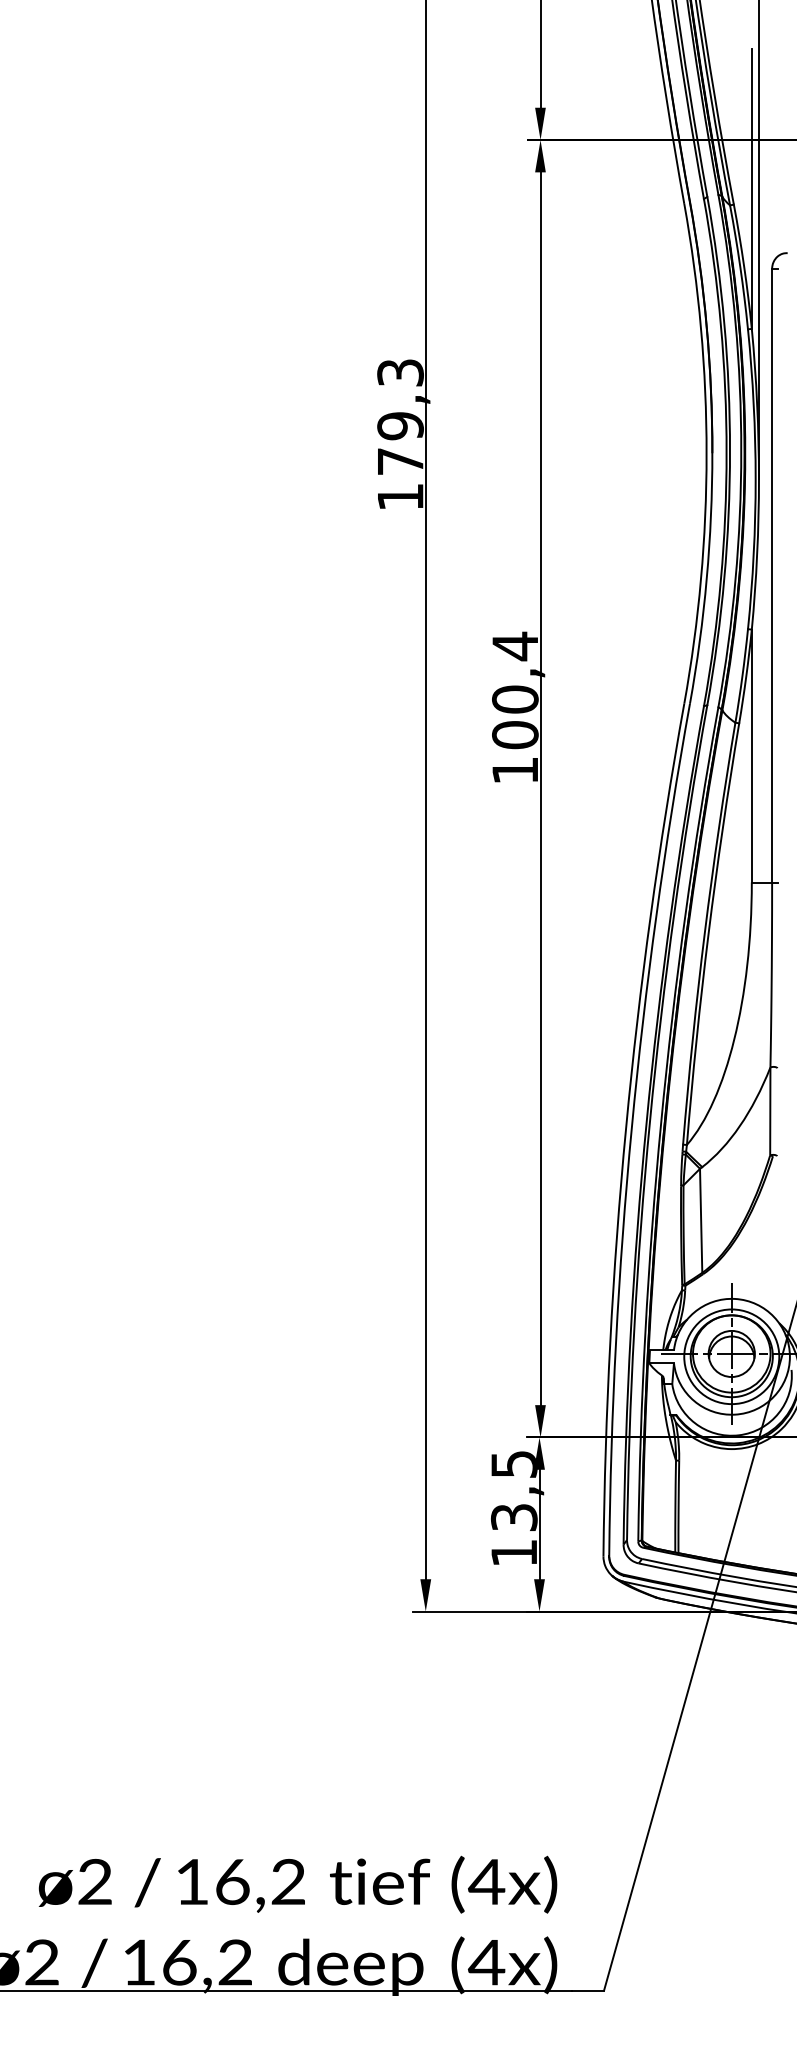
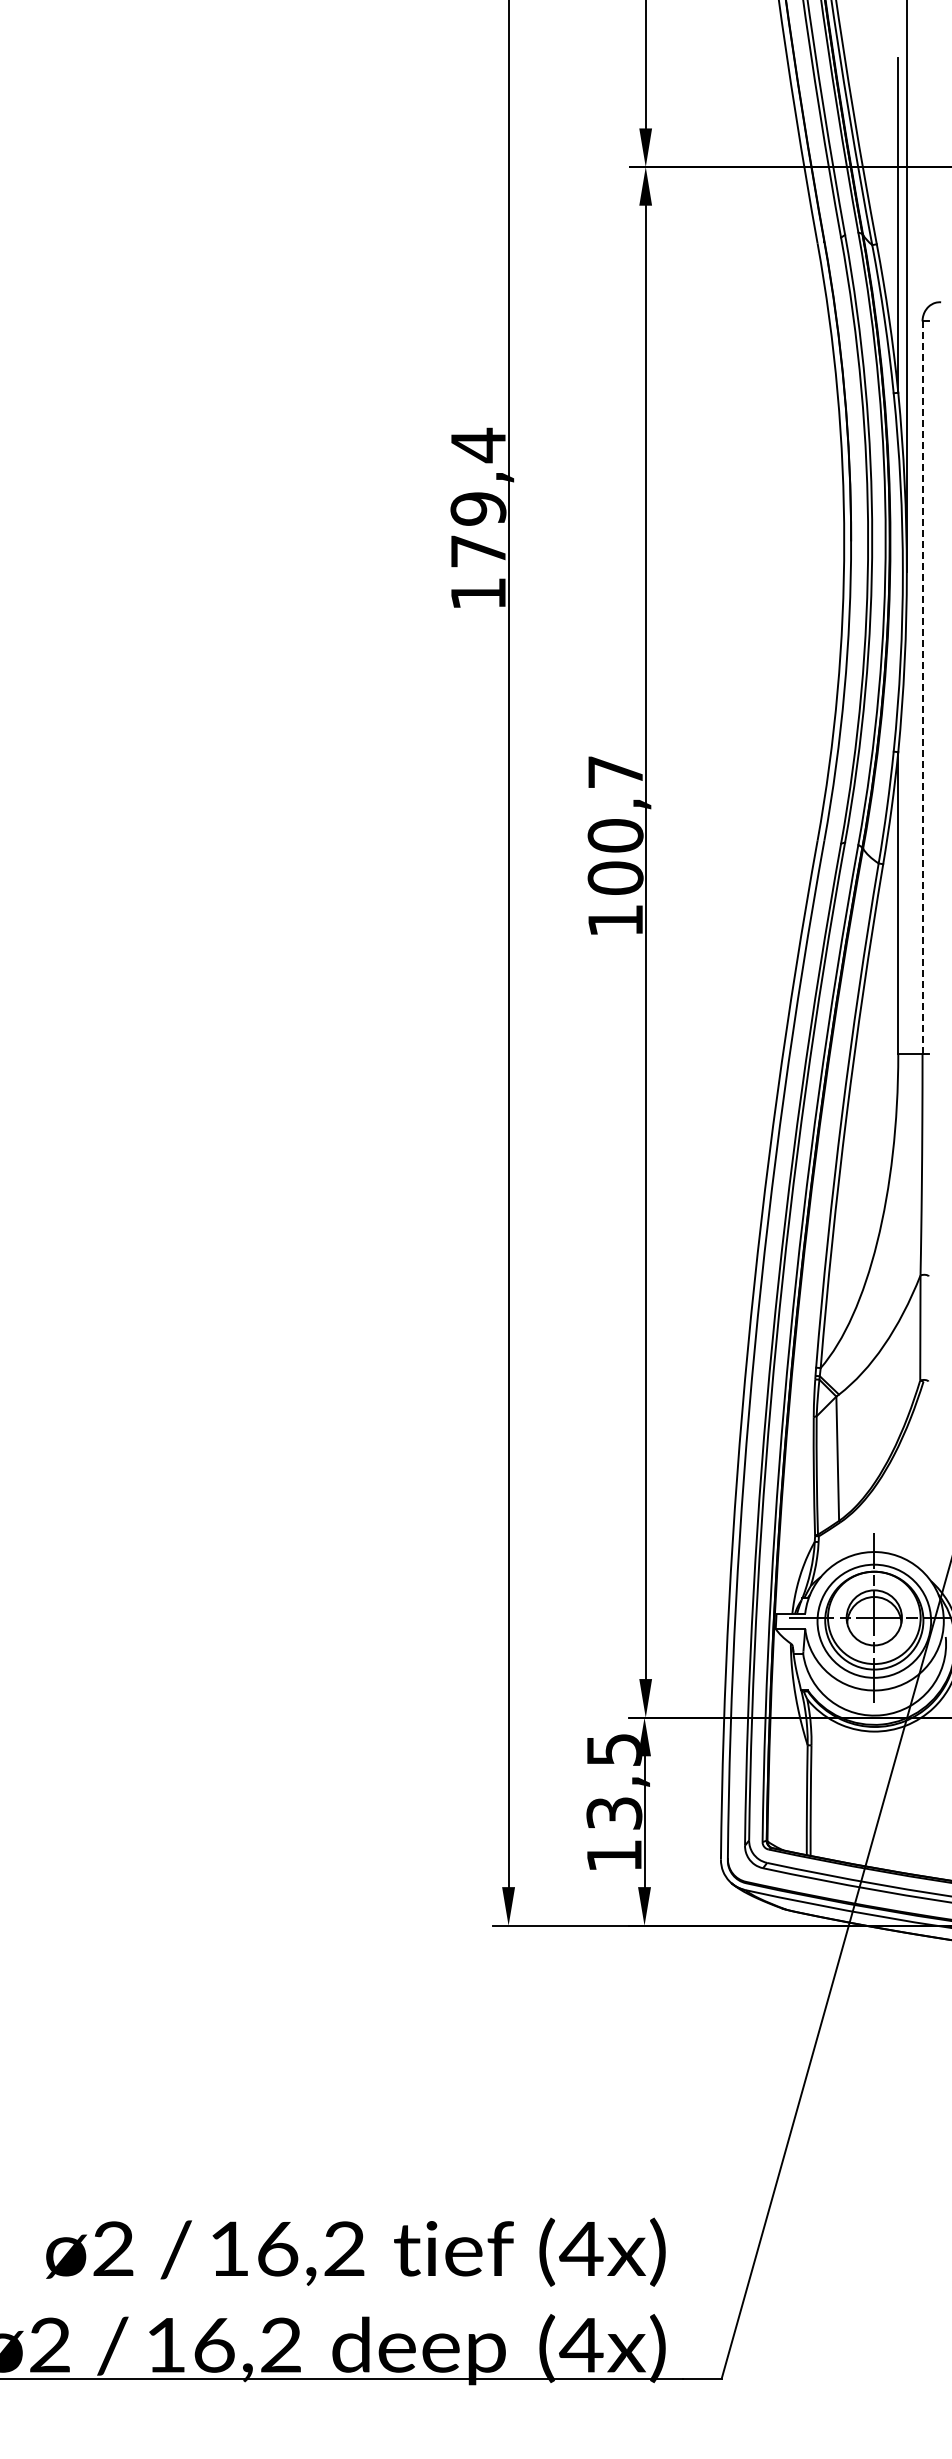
text: (400, 373) -> (478, 445), 179,3 -> 179,4
line: (772, 575) -> (922, 687), solid -> dashed
text: (515, 646) -> (615, 772), 100,4 -> 100,7

